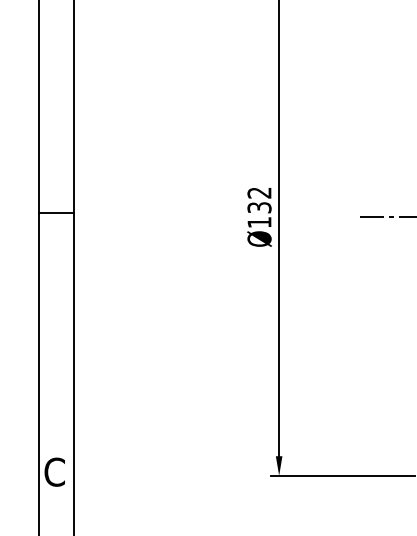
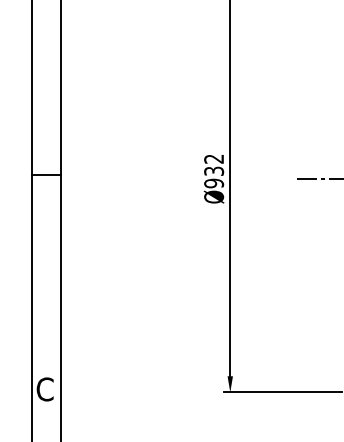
text: (259, 222) -> (214, 183), Ø132 -> Ø932

